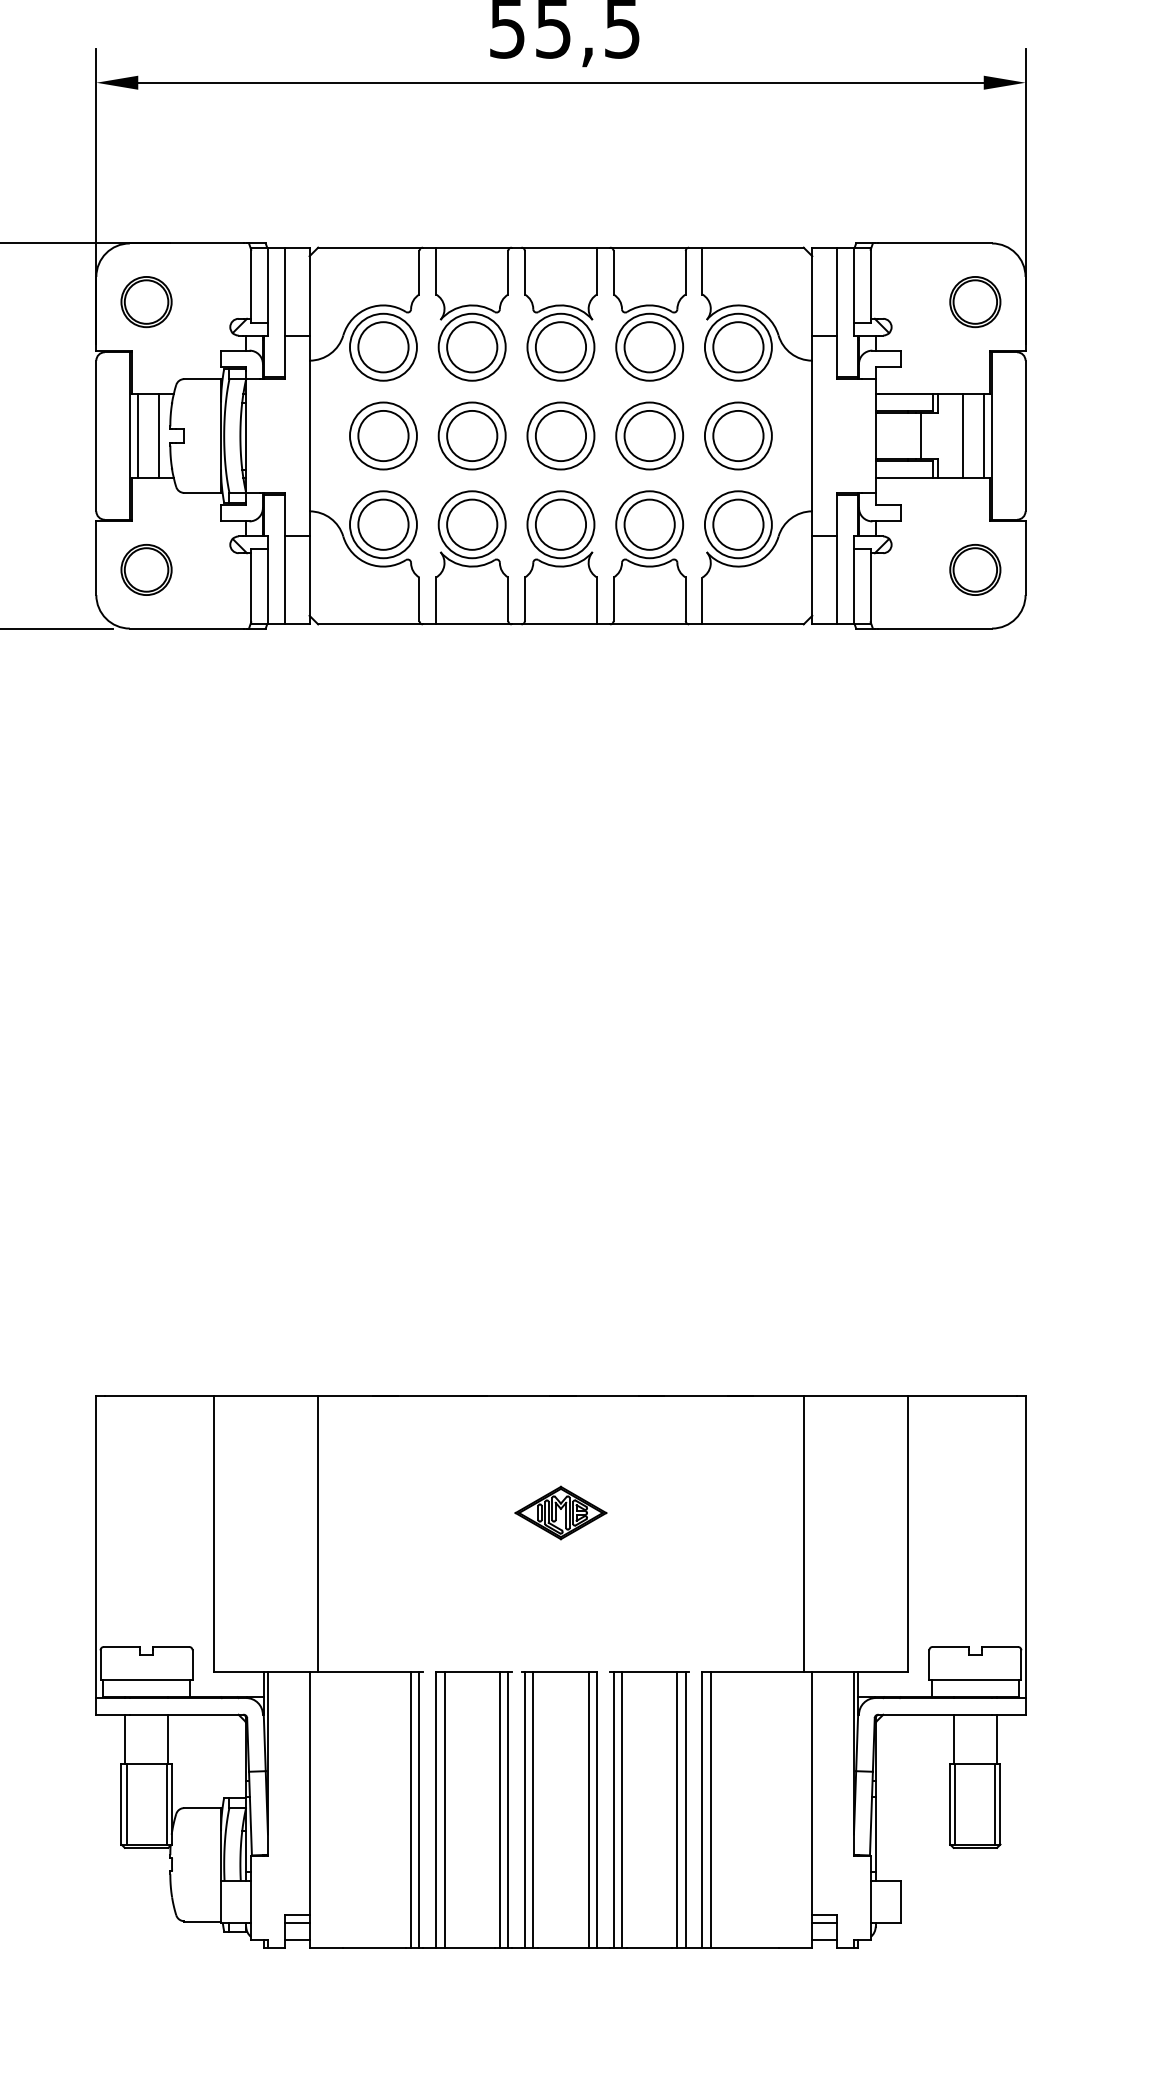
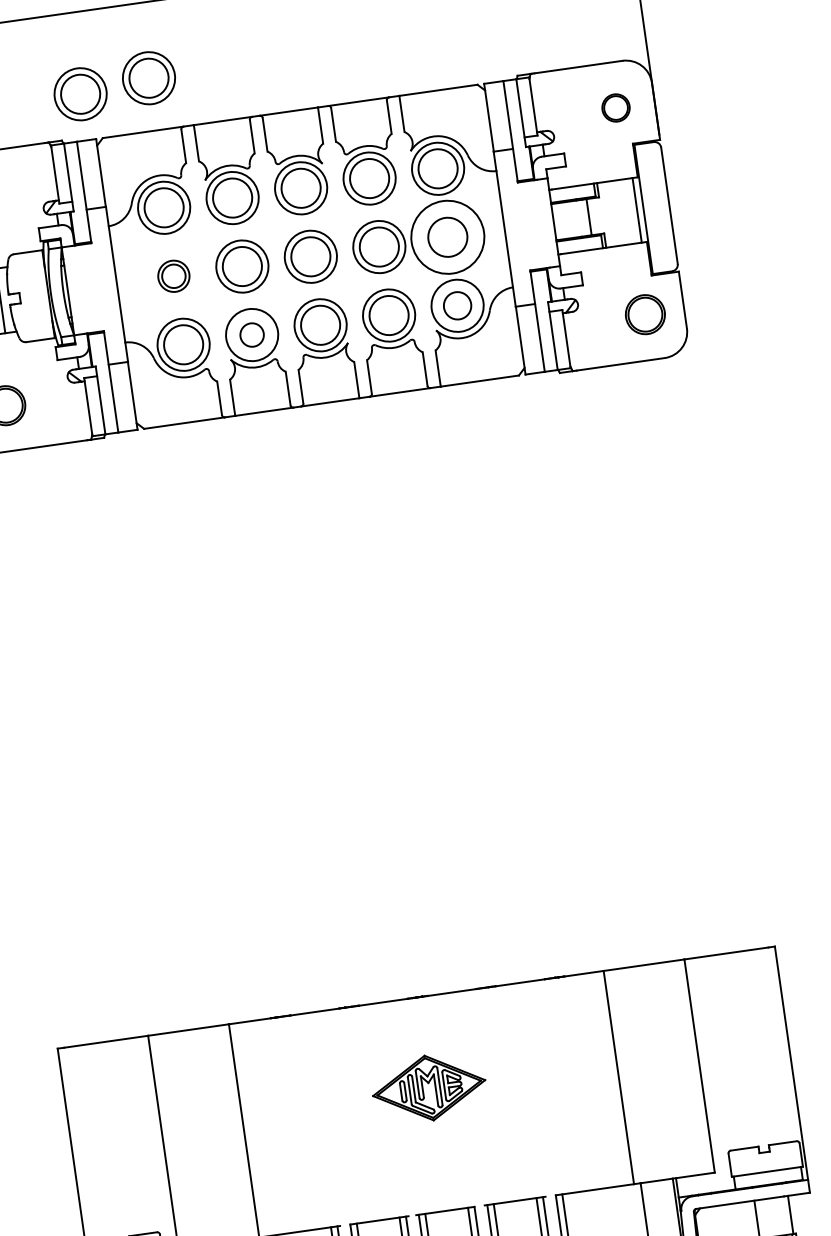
part: (387, 179) -> (148, 77), added
part: (297, 187) -> (80, 93), added
part: (975, 302) -> (616, 108), size x0.7
part: (383, 435) -> (173, 275), size x0.6
circle: (737, 435) -> (447, 237), size x1.4
line: (962, 435) -> (620, 212), removed
circle: (472, 524) -> (252, 334), size x0.6
circle: (738, 524) -> (457, 305), size x0.7
part: (560, 1512) -> (428, 1087), size x1.6

